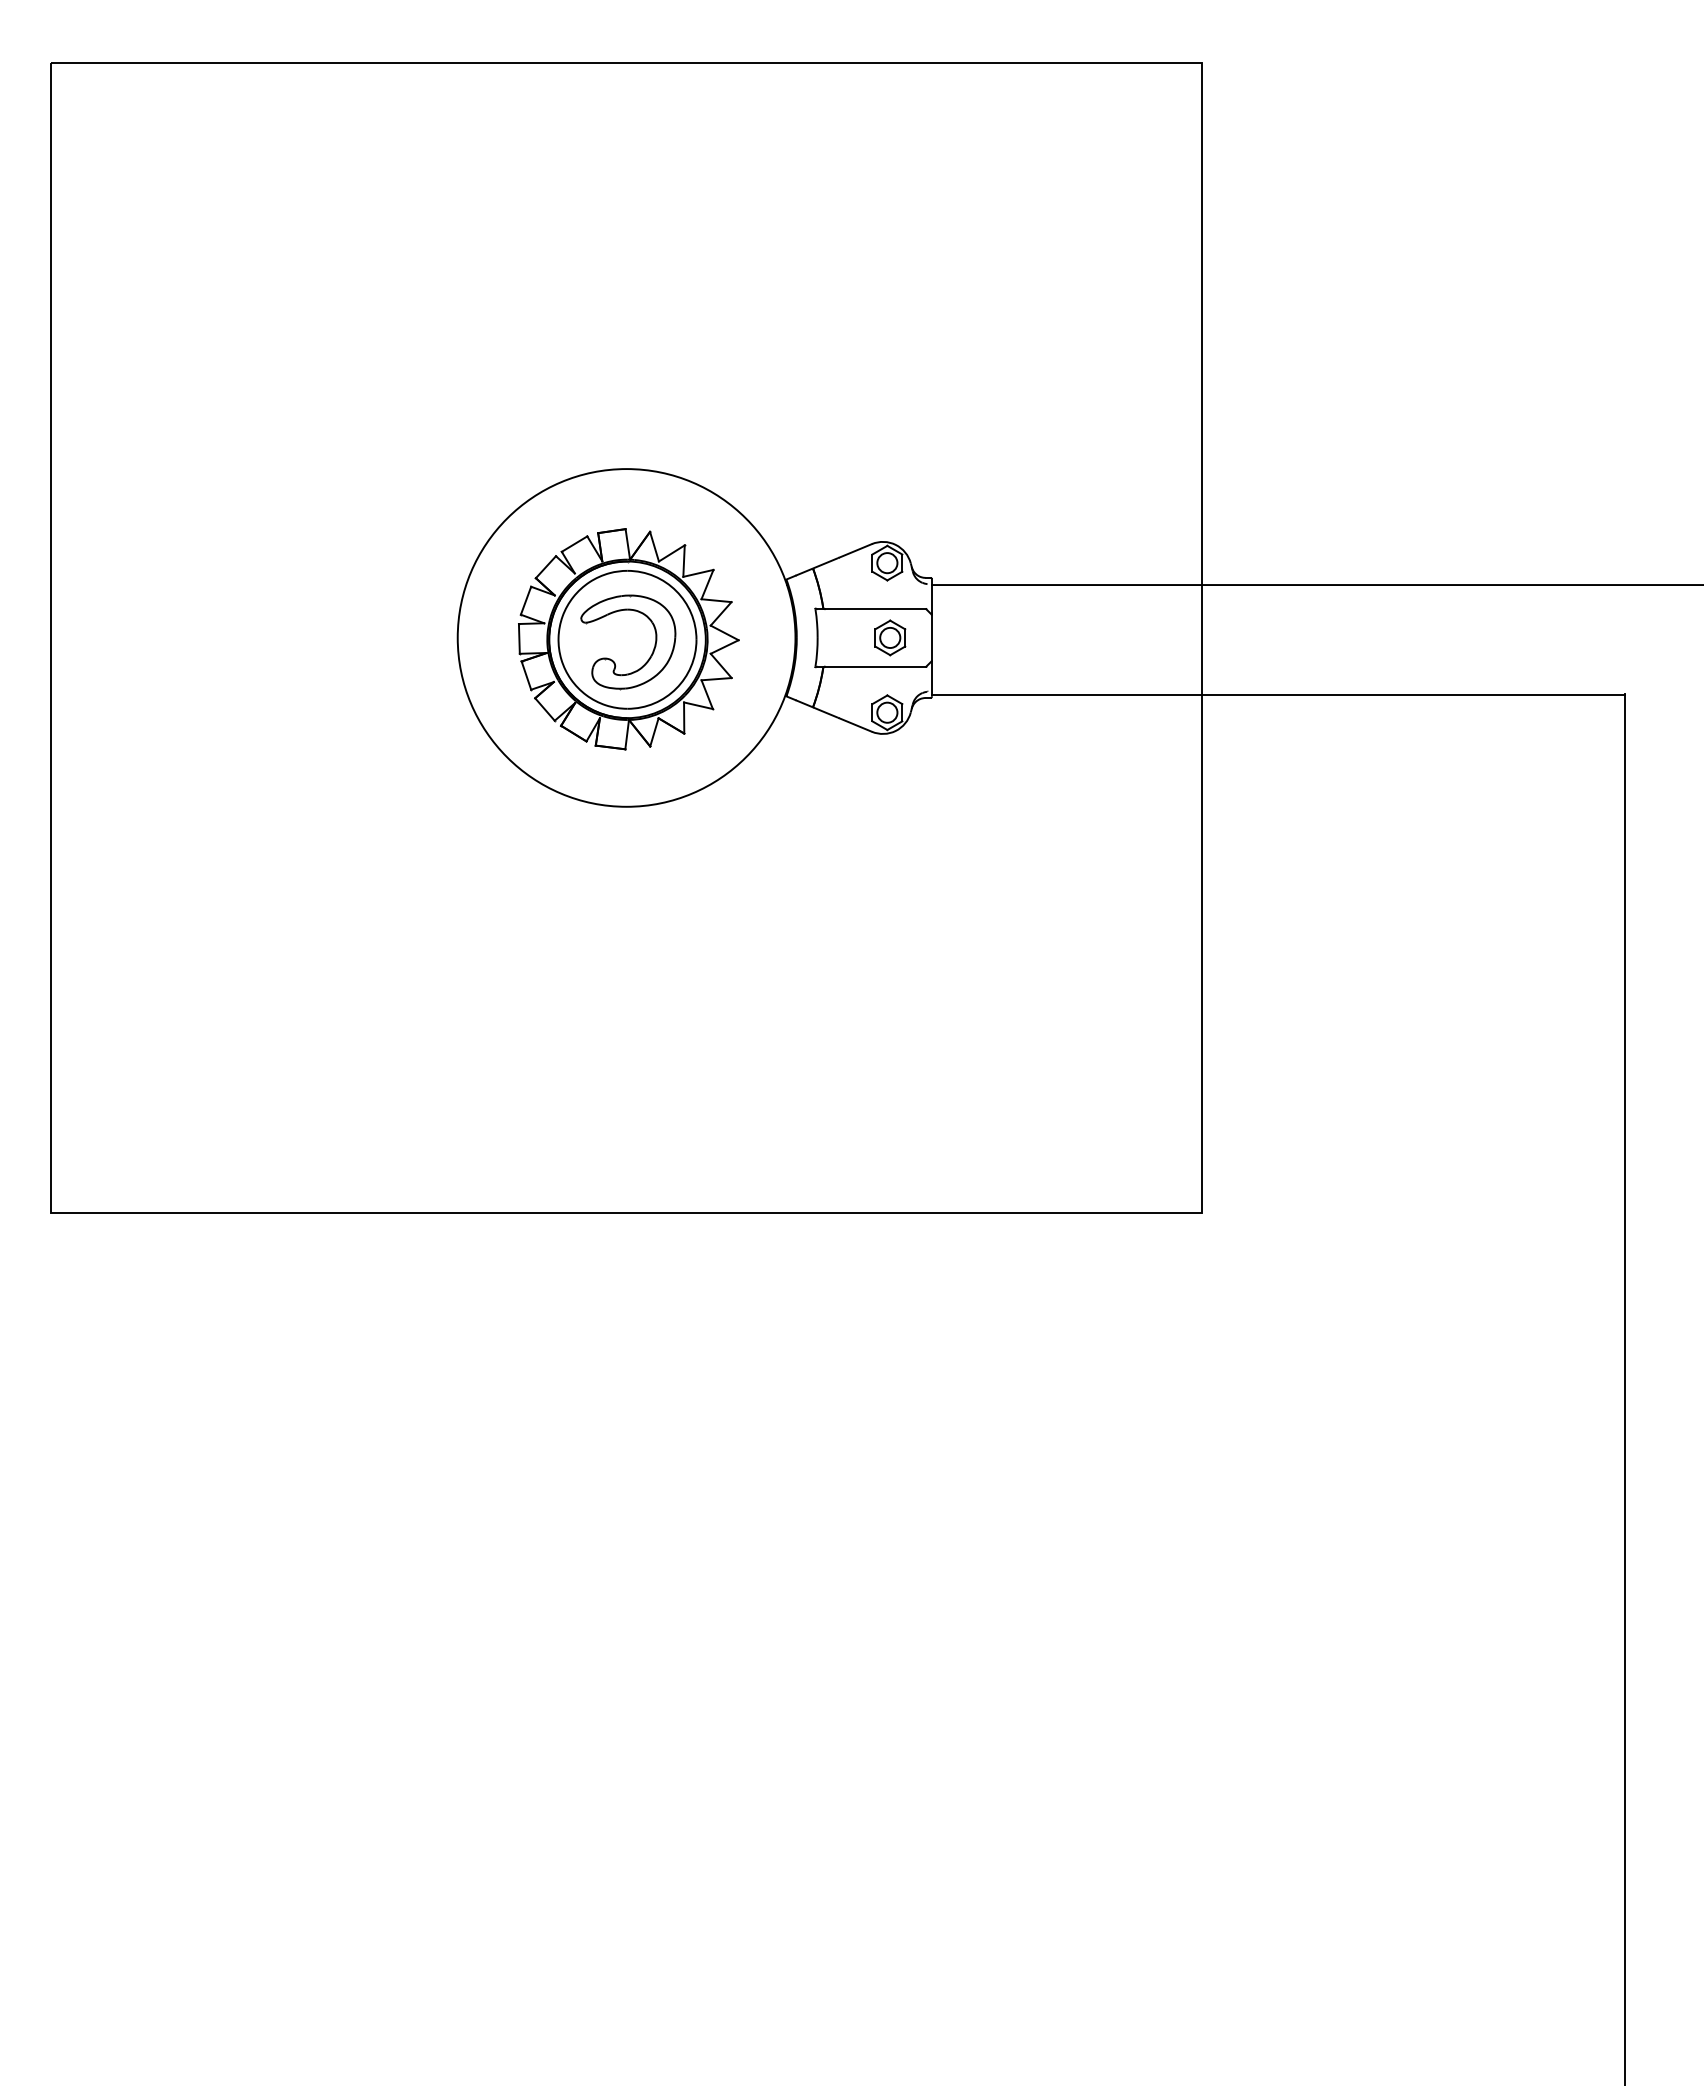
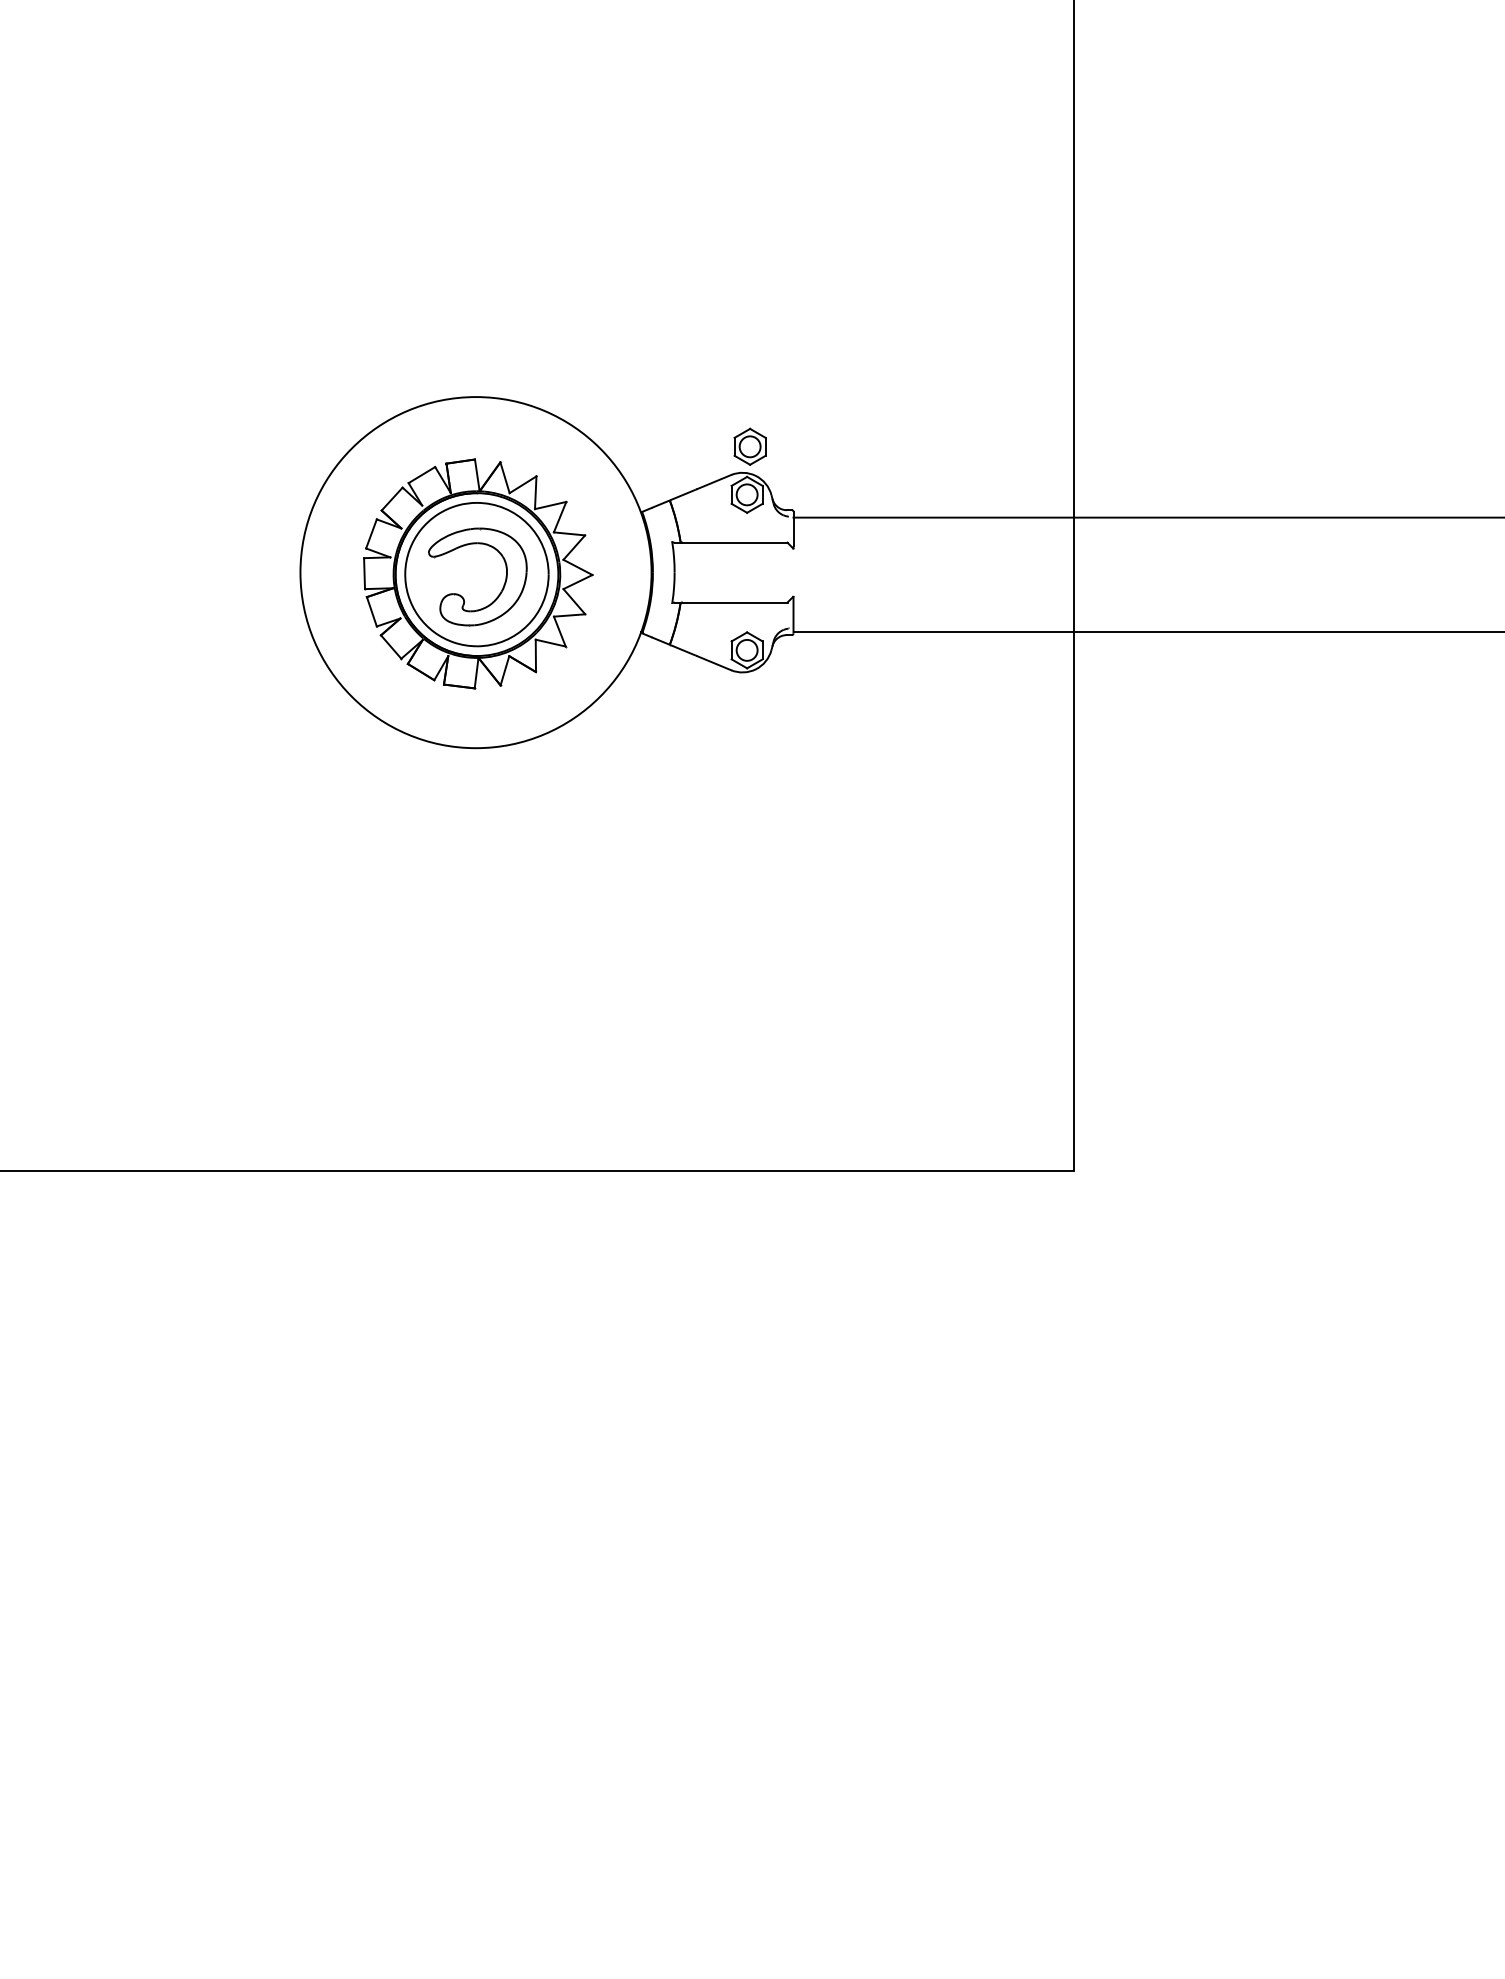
part: (890, 637) -> (750, 446), moved
line: (931, 637) -> (792, 572), removed

